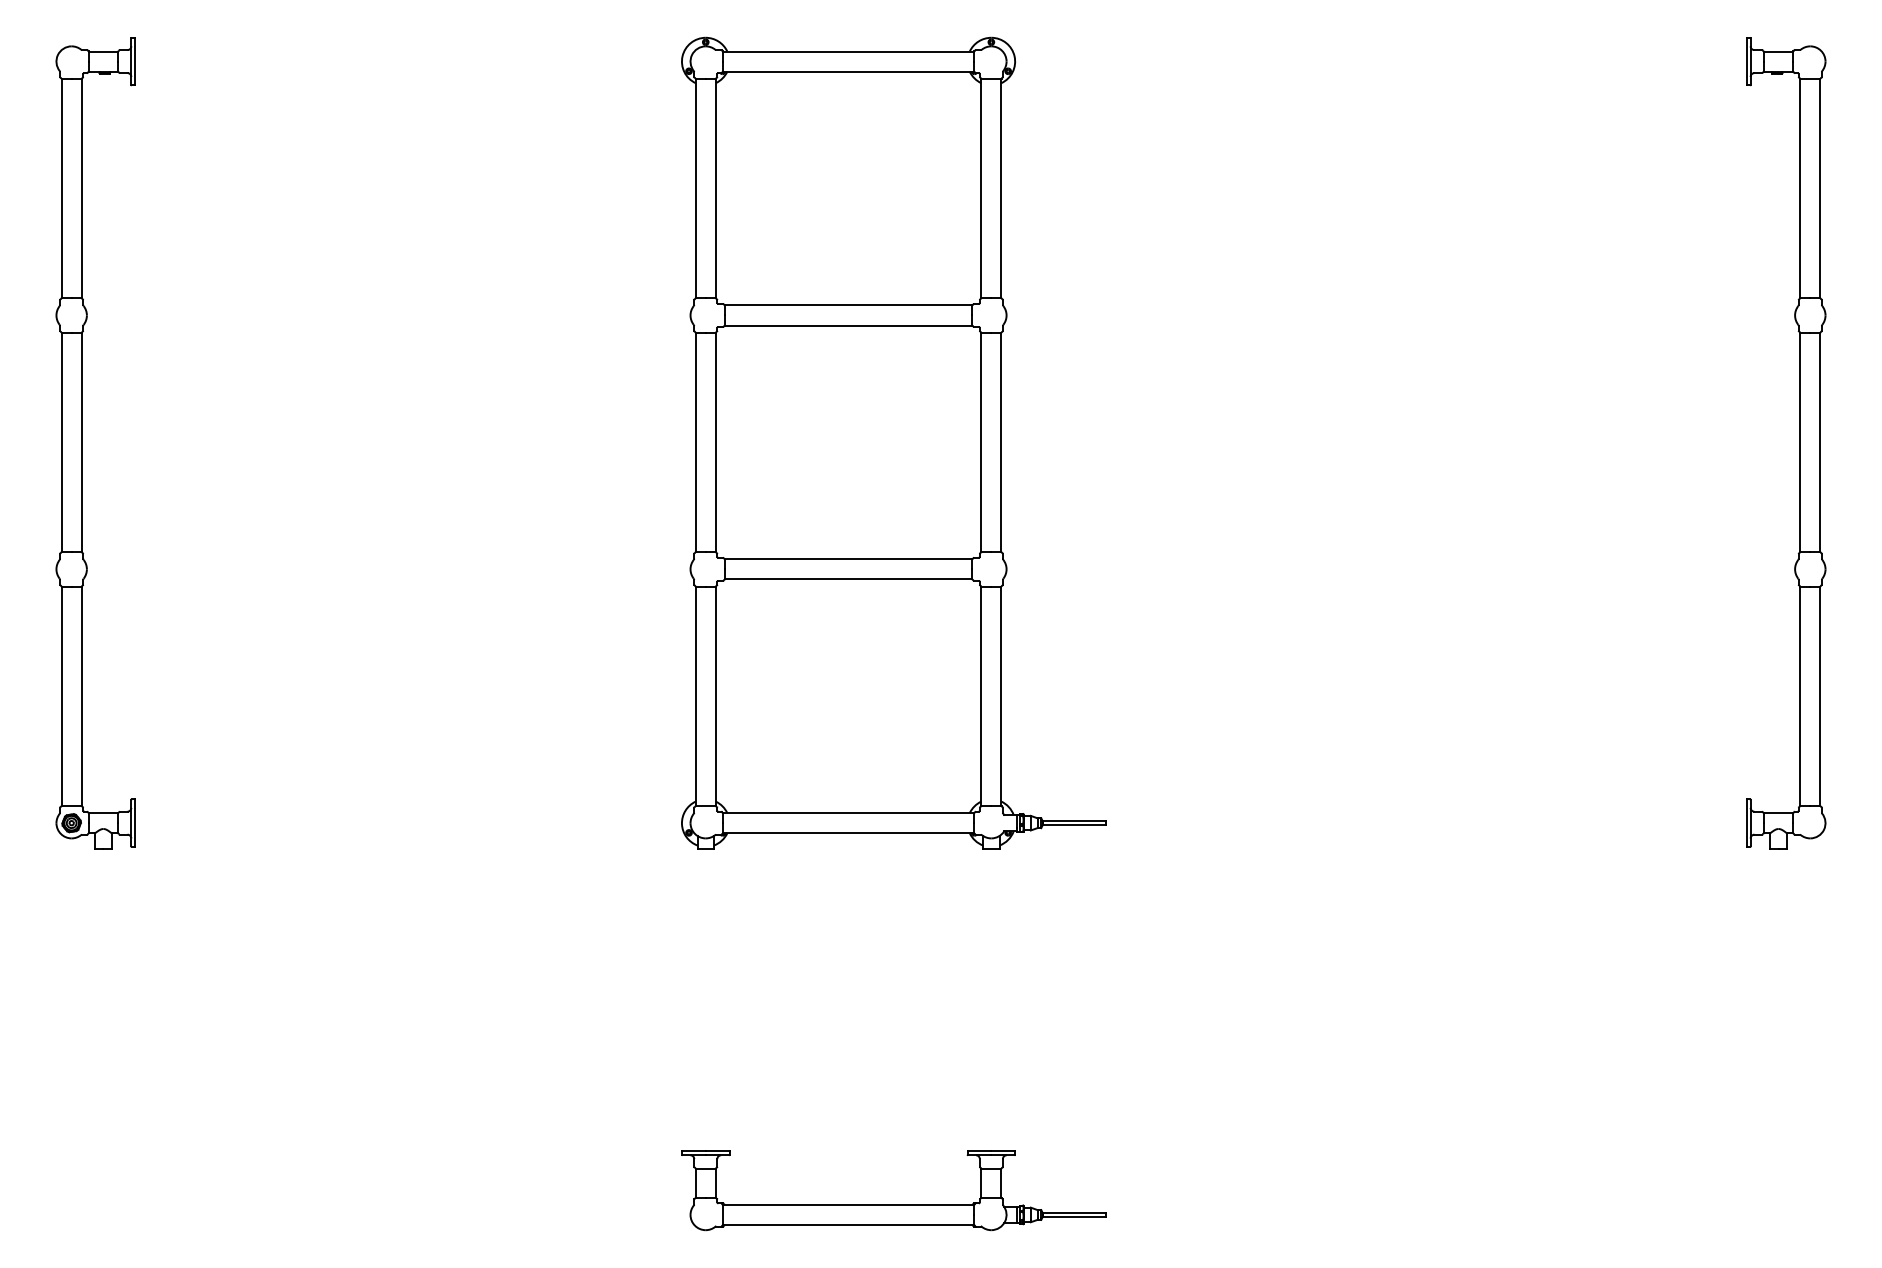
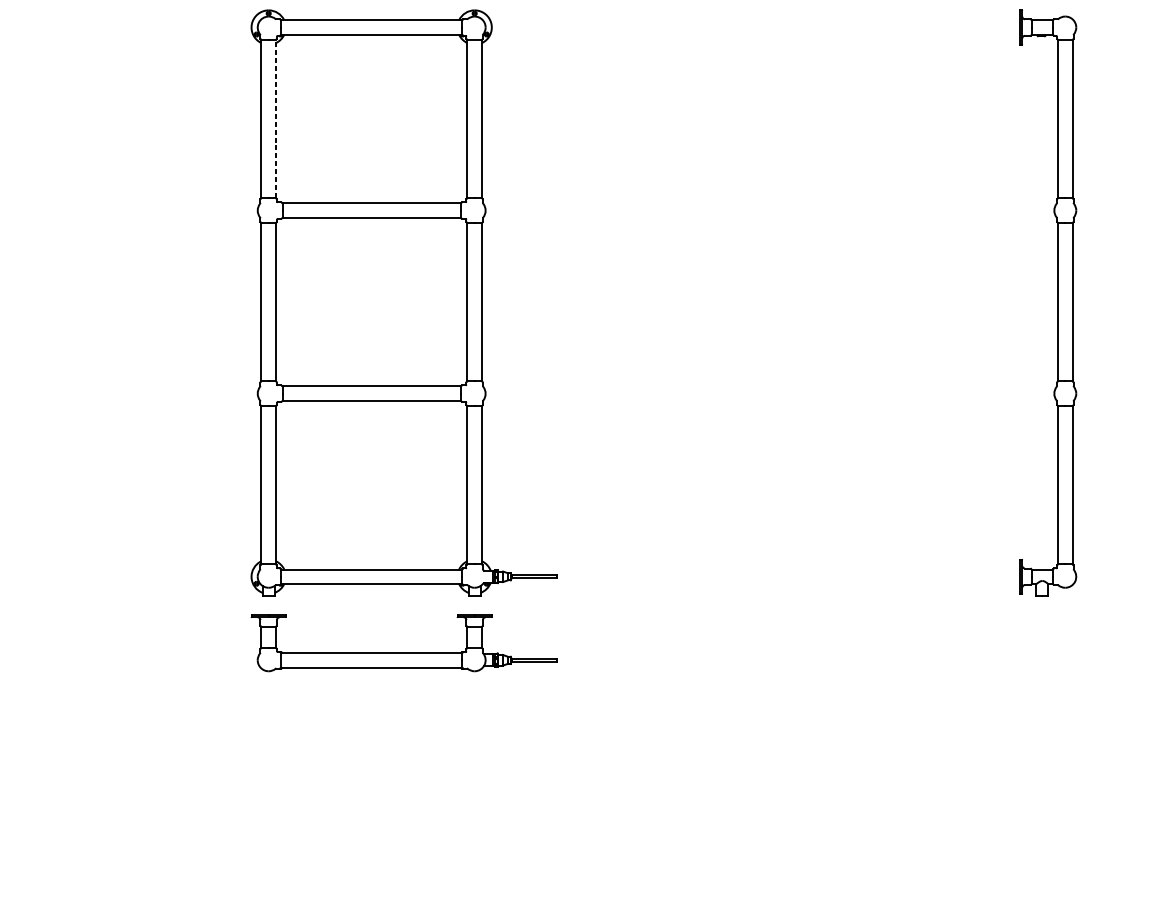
line: (715, 188) -> (275, 119), solid -> dashed
part: (893, 1204) -> (404, 652), moved

